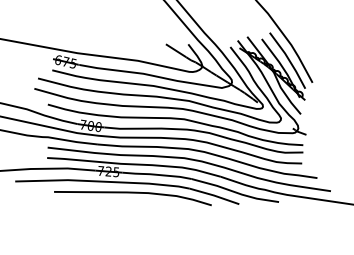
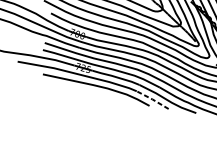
line: (214, 195) -> (152, 99), solid -> dashed

